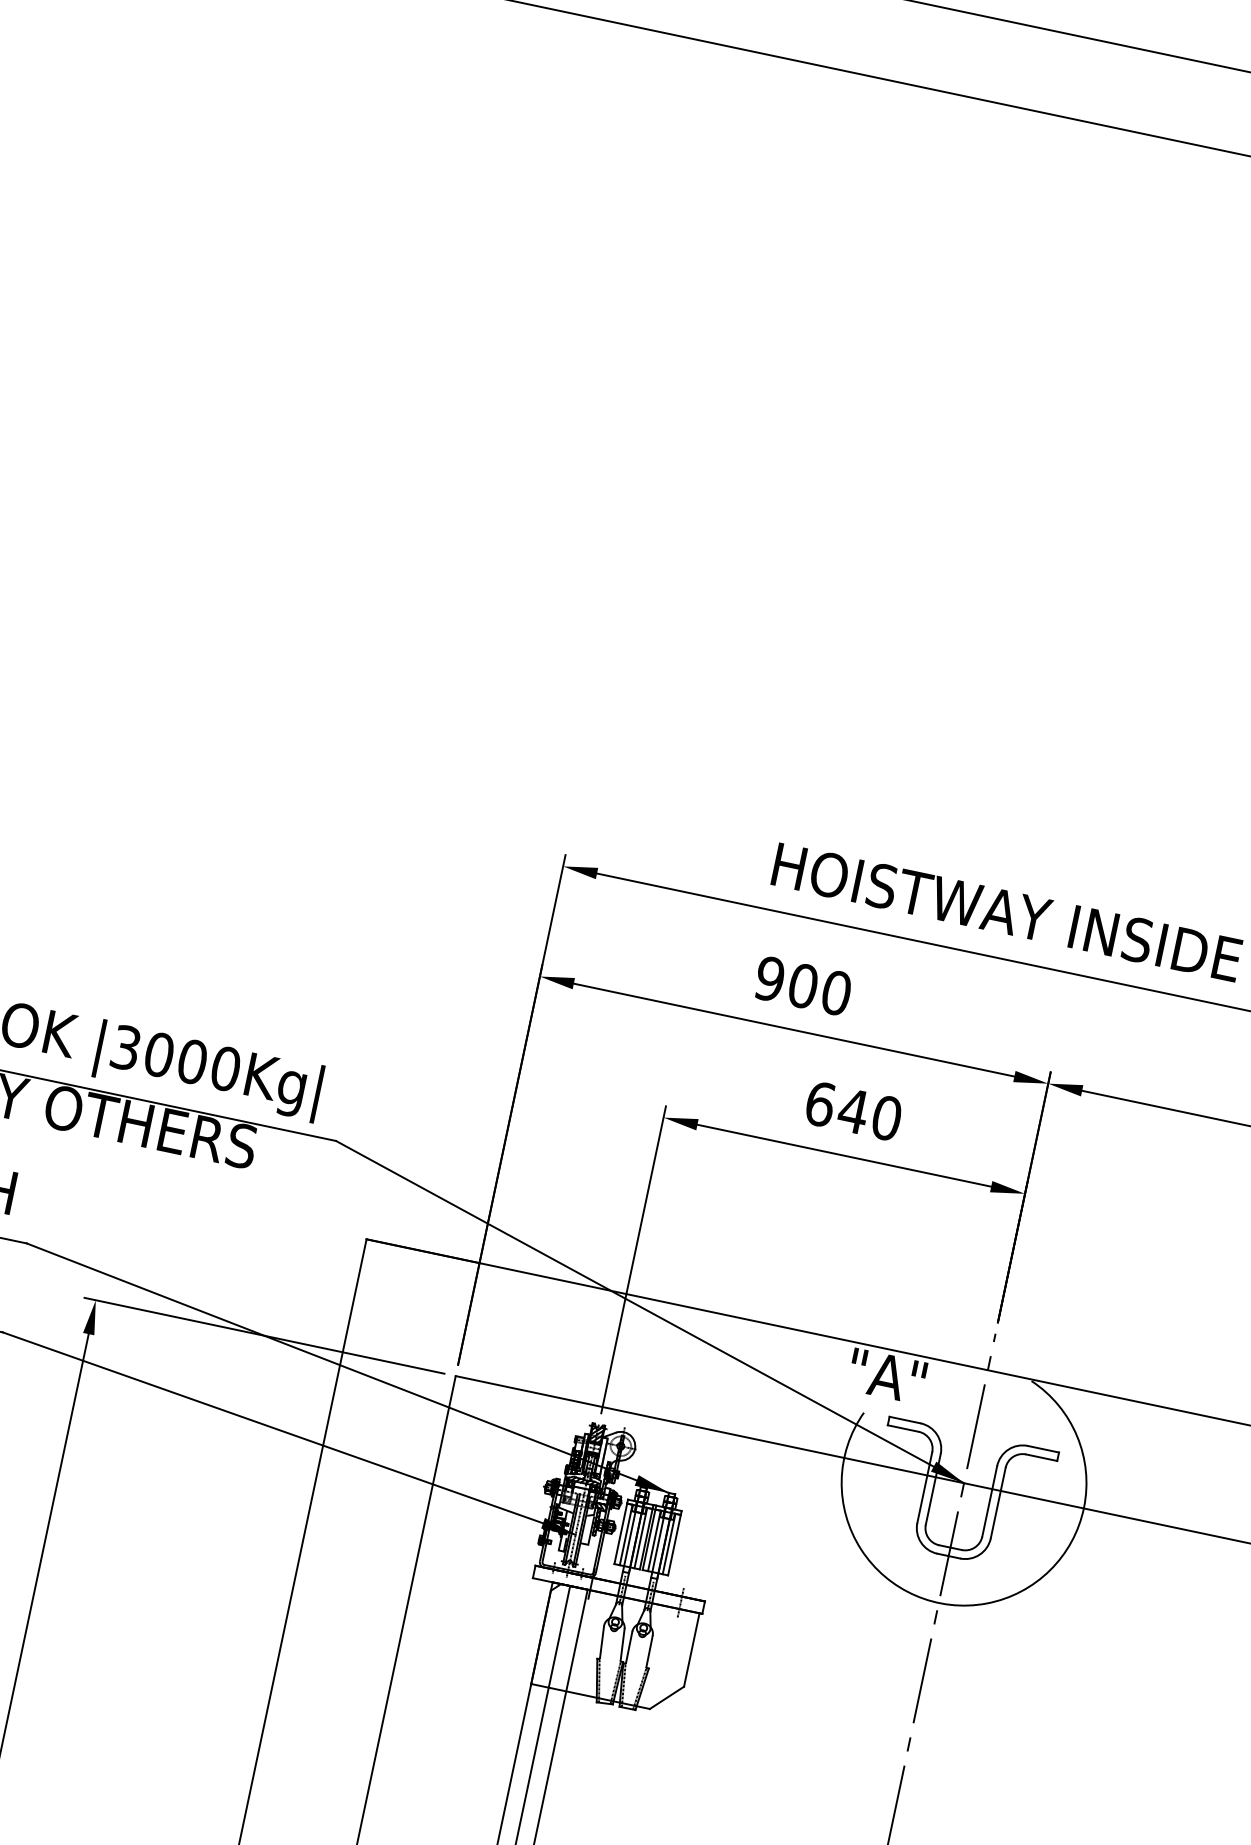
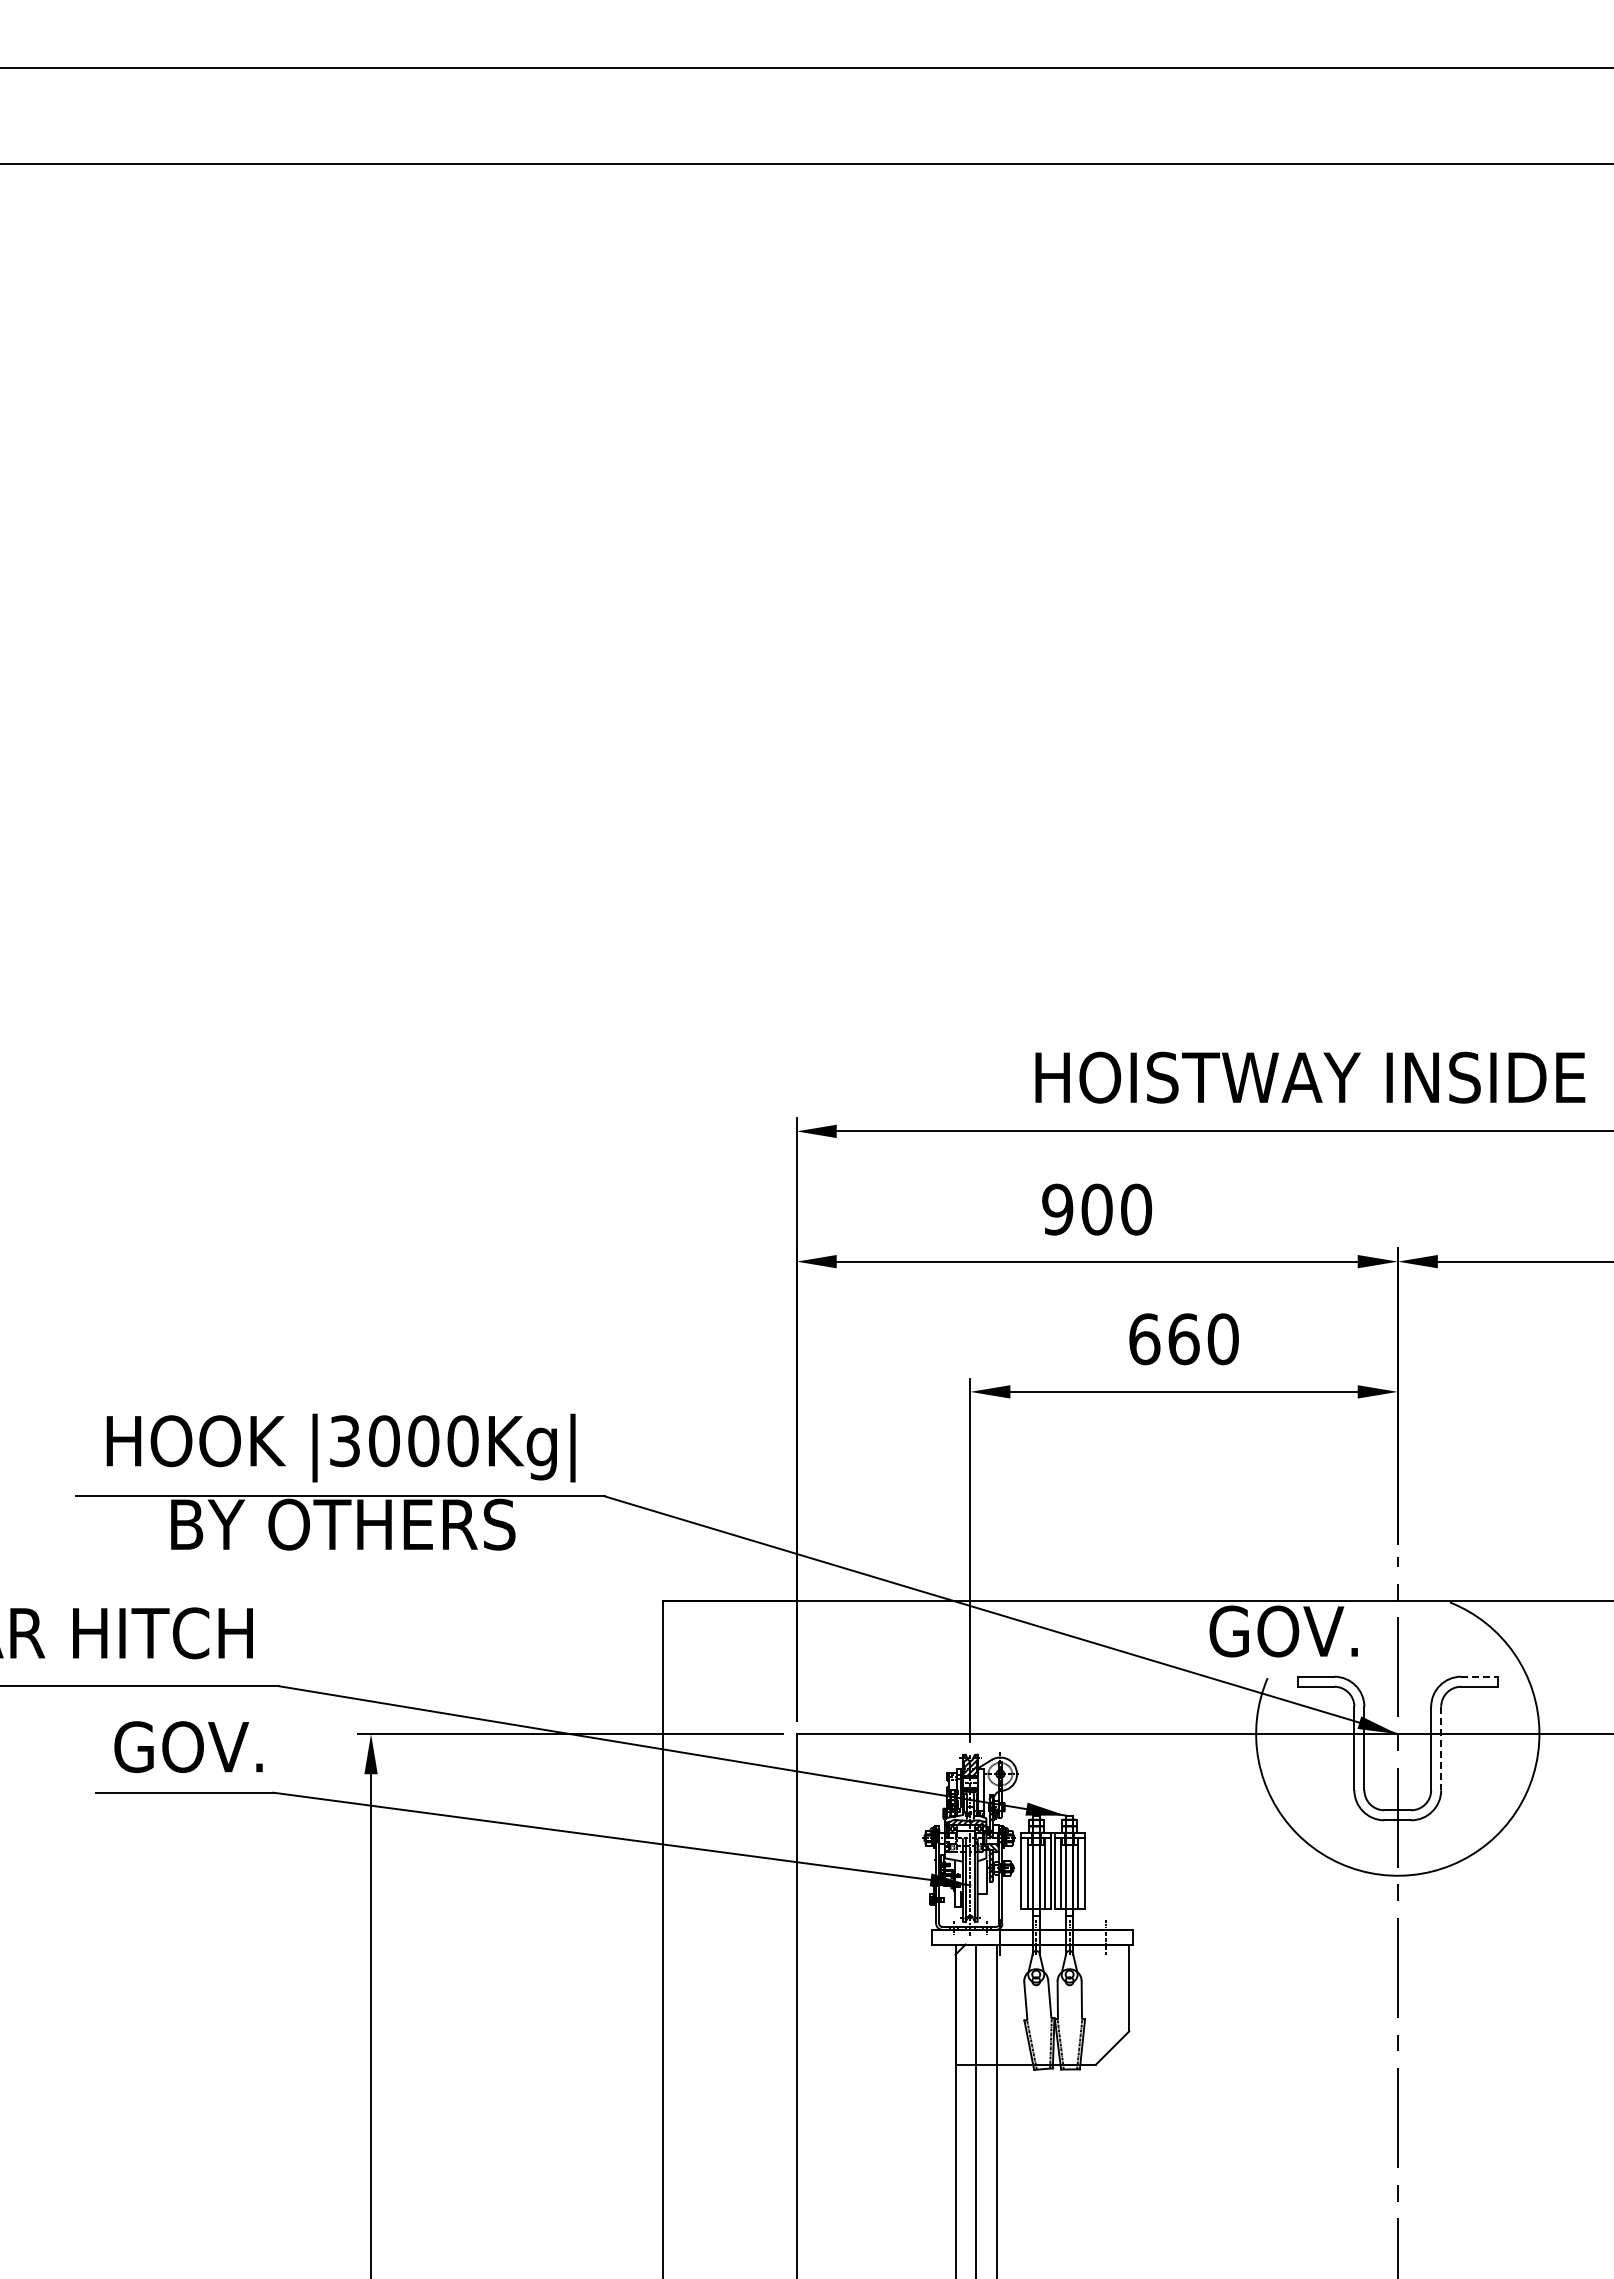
text: (853, 1111) -> (1183, 1339), 640 -> 660
text: (885, 1376) -> (1283, 1631), "A" -> GOV.
line: (1044, 1449) -> (1480, 1676), solid -> dashed
line: (998, 1503) -> (1441, 1748), solid -> dashed

